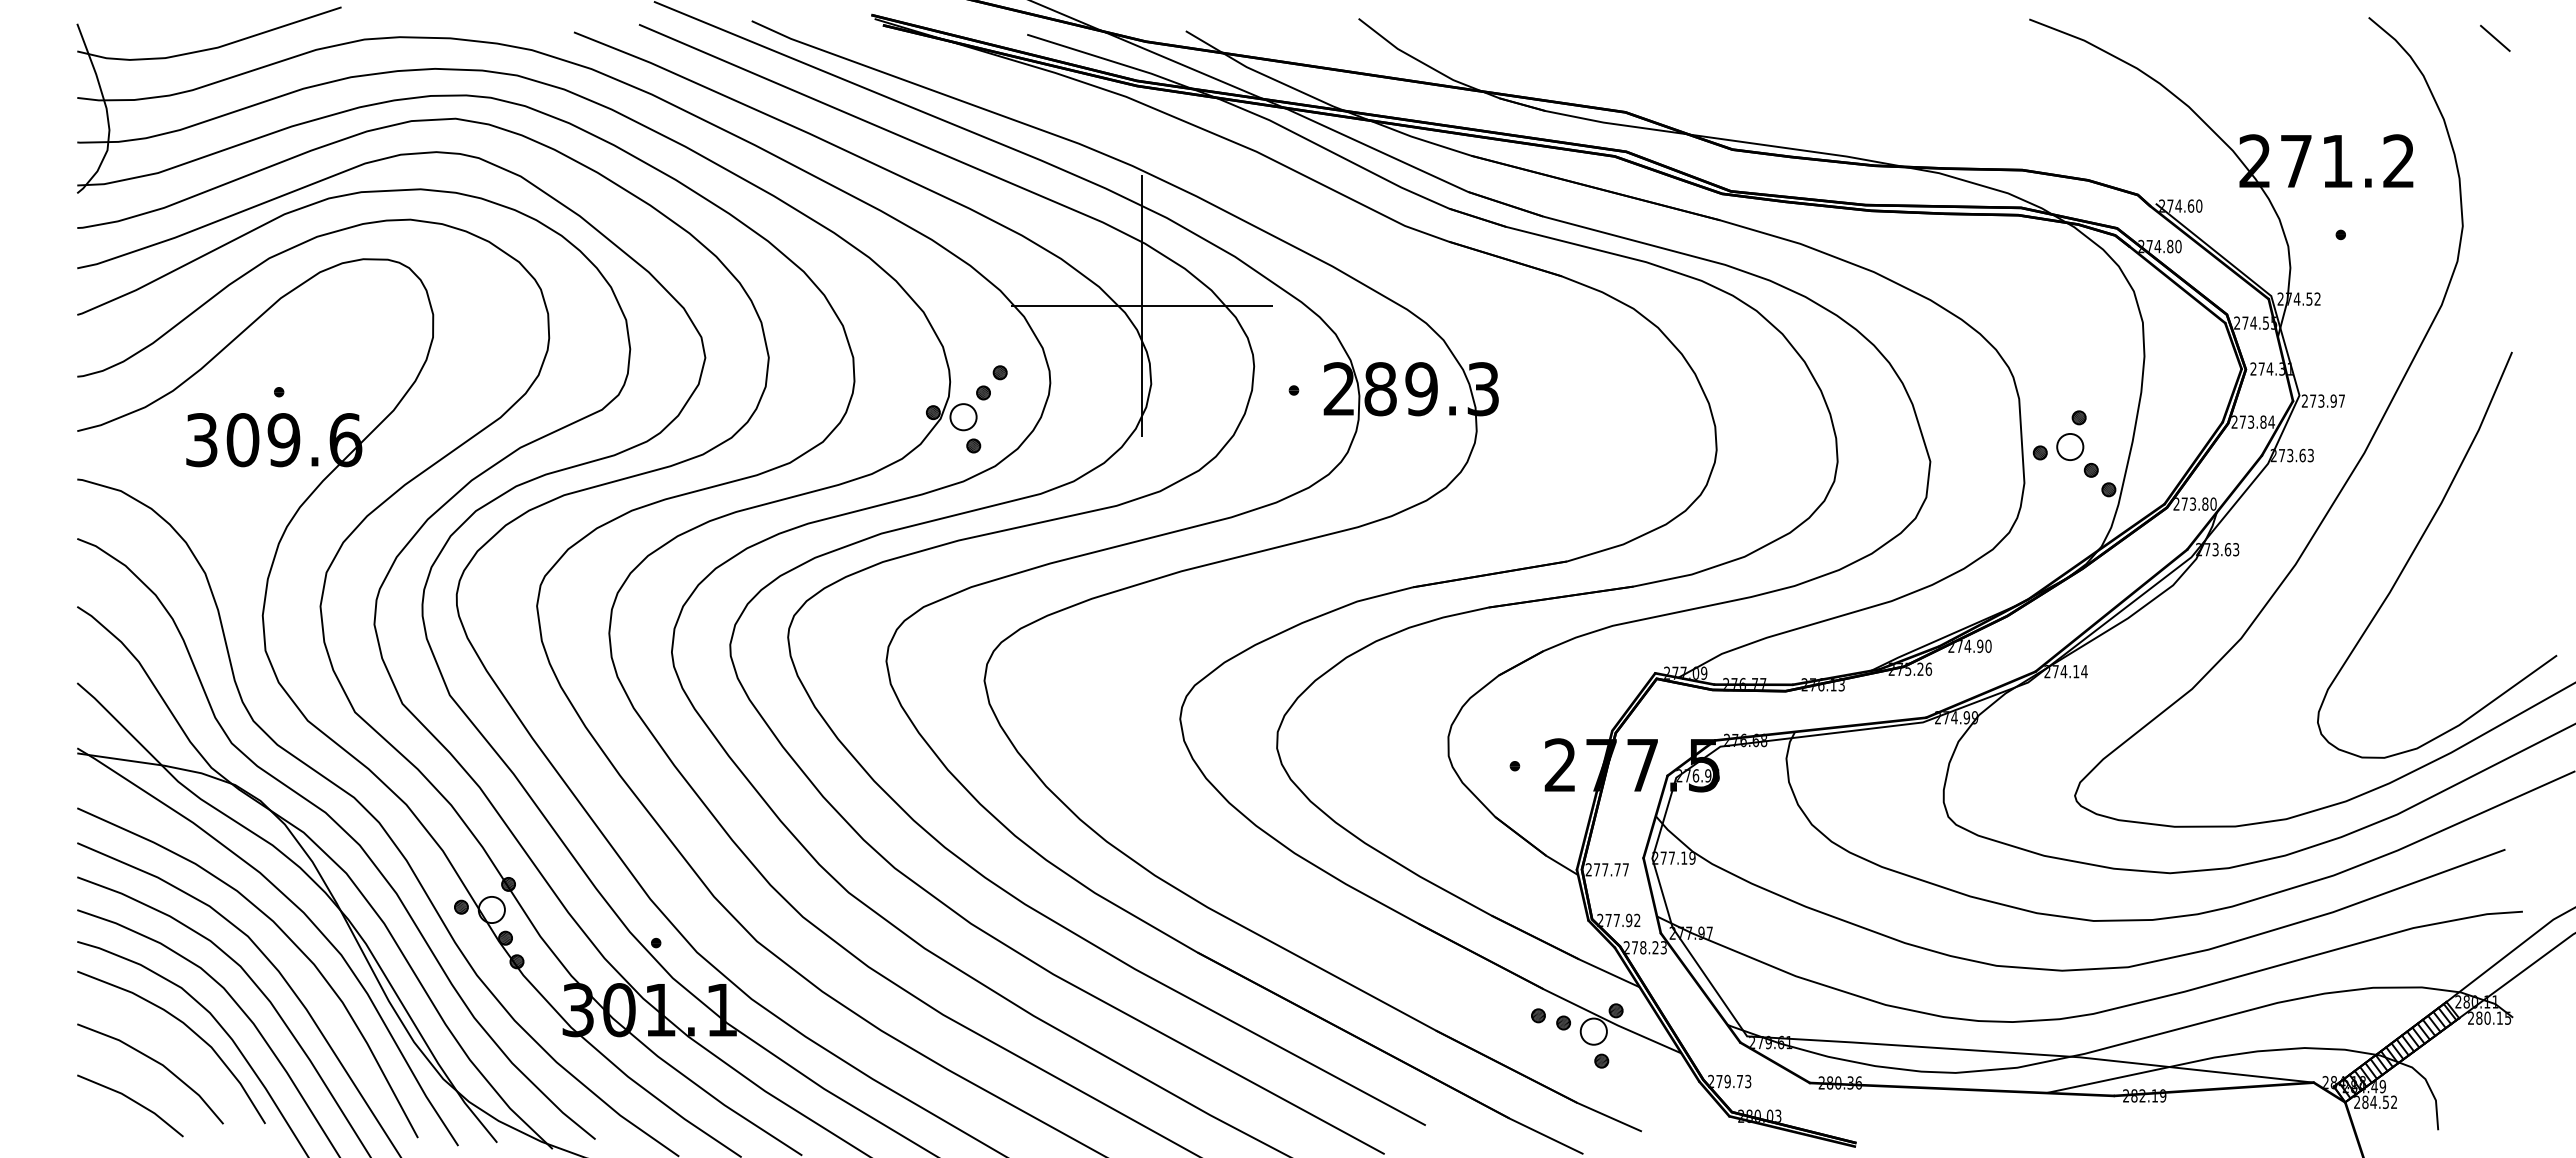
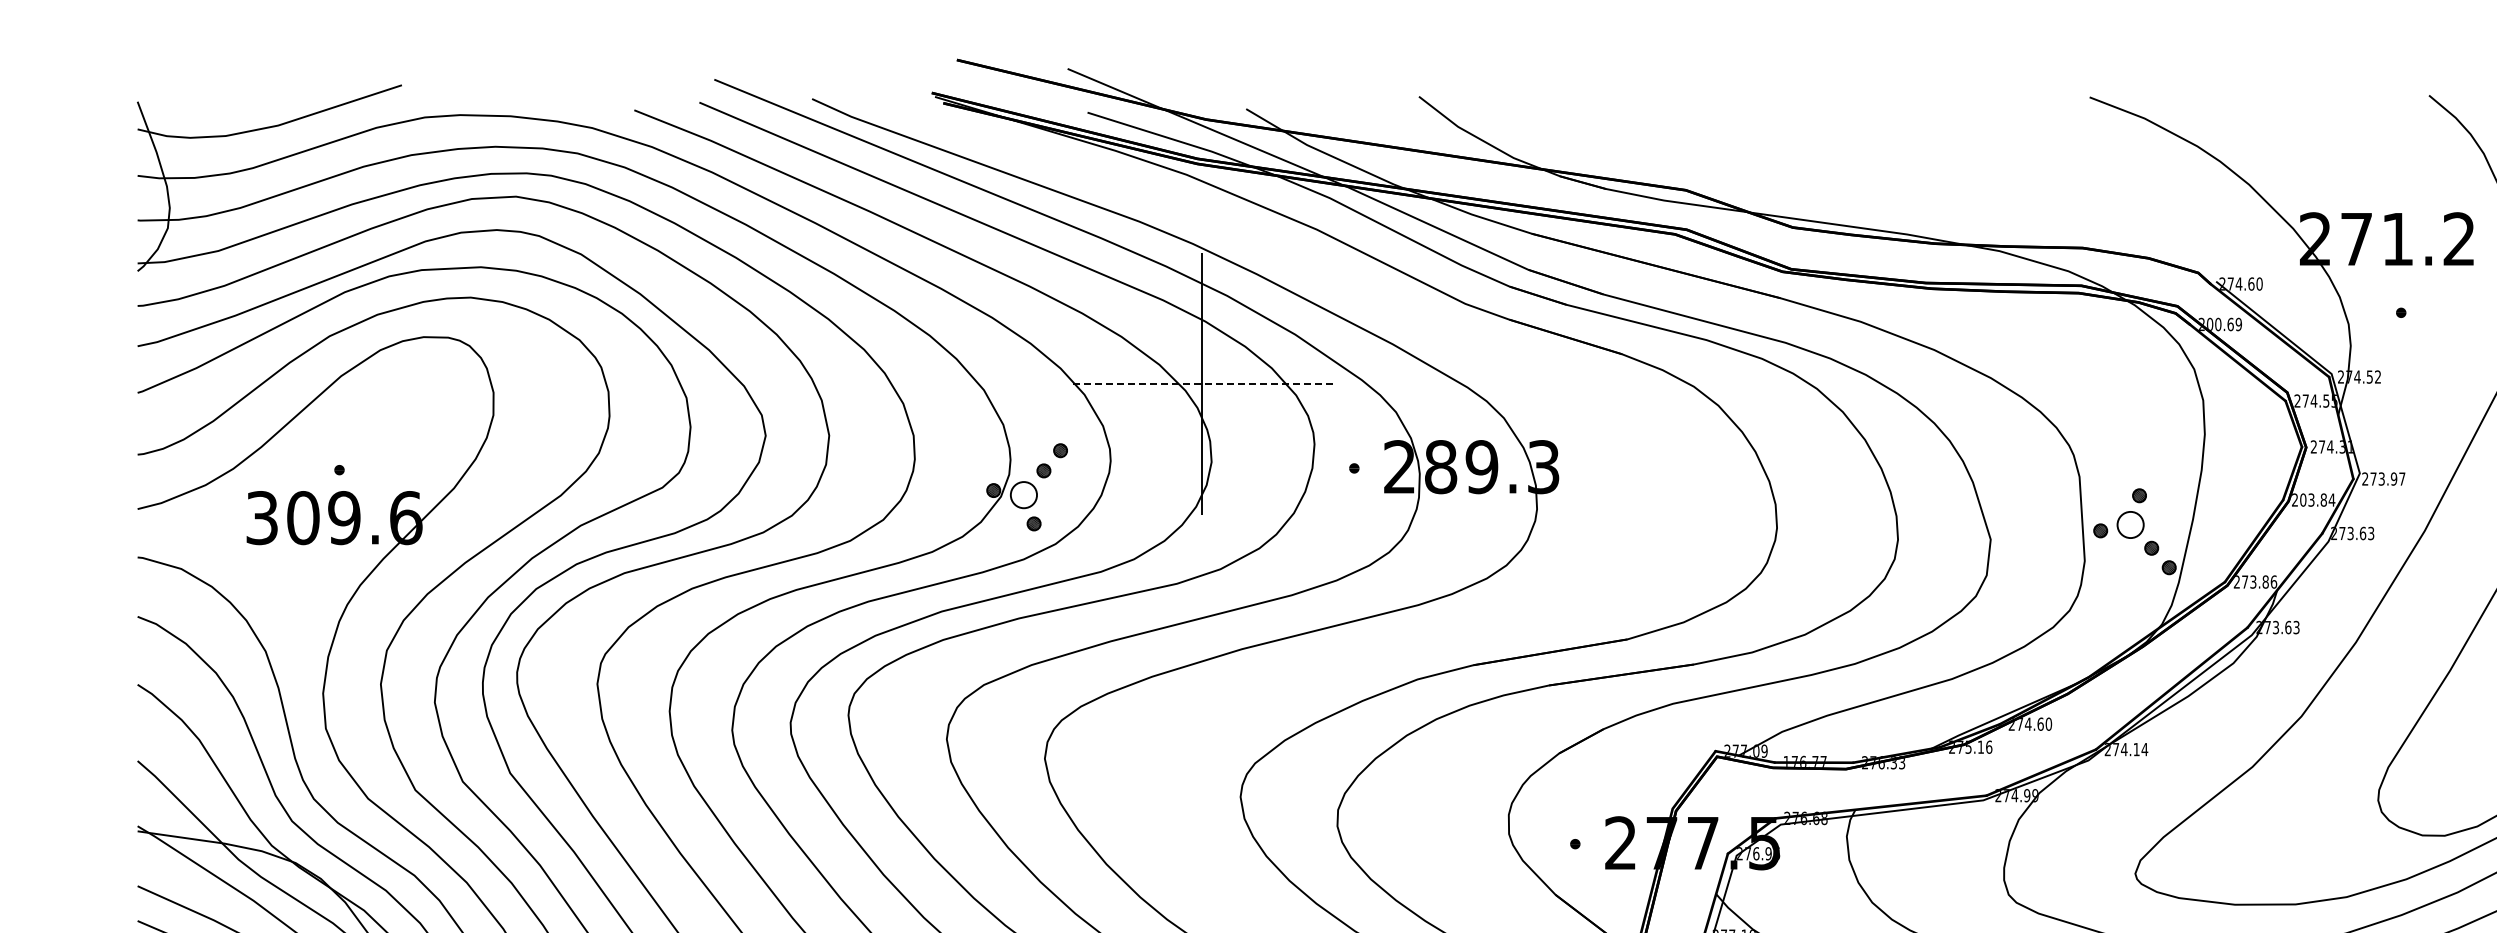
text: (2163, 246) -> (2223, 324), 274.80 -> 200.69
line: (1142, 306) -> (1202, 384), solid -> dashed
text: (2242, 421) -> (2302, 499), 273.84 -> 203.84
text: (2213, 503) -> (2273, 581), 273.80 -> 273.86
text: (1980, 645) -> (2040, 723), 274.90 -> 274.60
text: (1920, 668) -> (1980, 746), 275.26 -> 275.16
text: (1725, 682) -> (1785, 760), 276.77 -> 176.77
text: (1833, 684) -> (1893, 762), 276.13 -> 276.33

